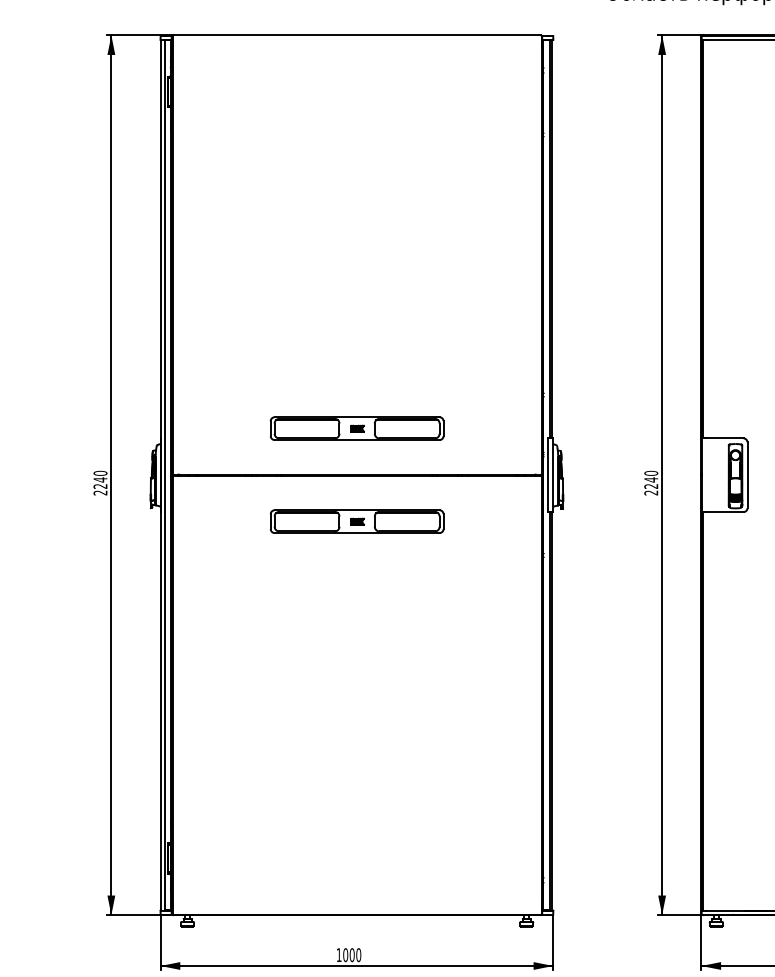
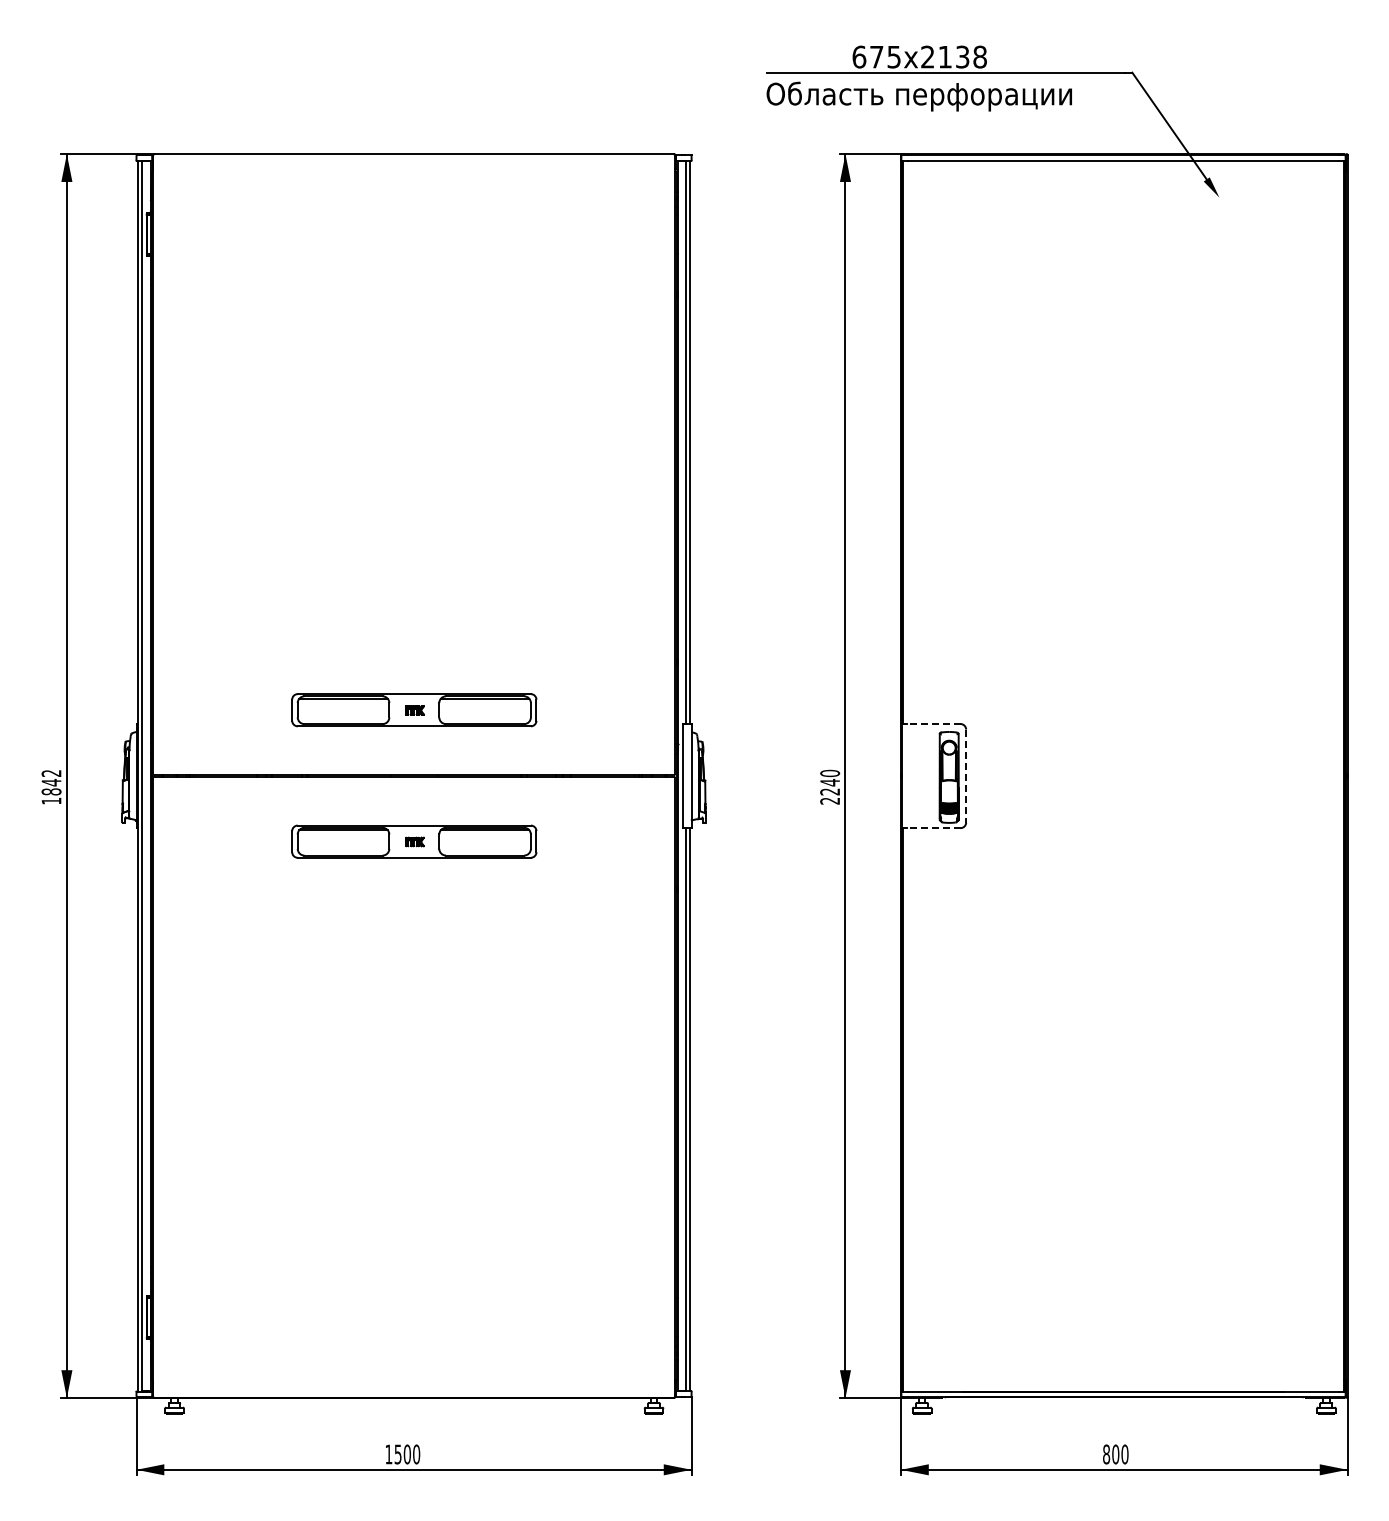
line: (724, 438) -> (933, 724), solid -> dashed
line: (747, 475) -> (966, 776), solid -> dashed
text: (100, 482) -> (51, 786), 2240 -> 1842
line: (724, 512) -> (933, 828), solid -> dashed
text: (345, 955) -> (397, 1454), 1000 -> 1500

